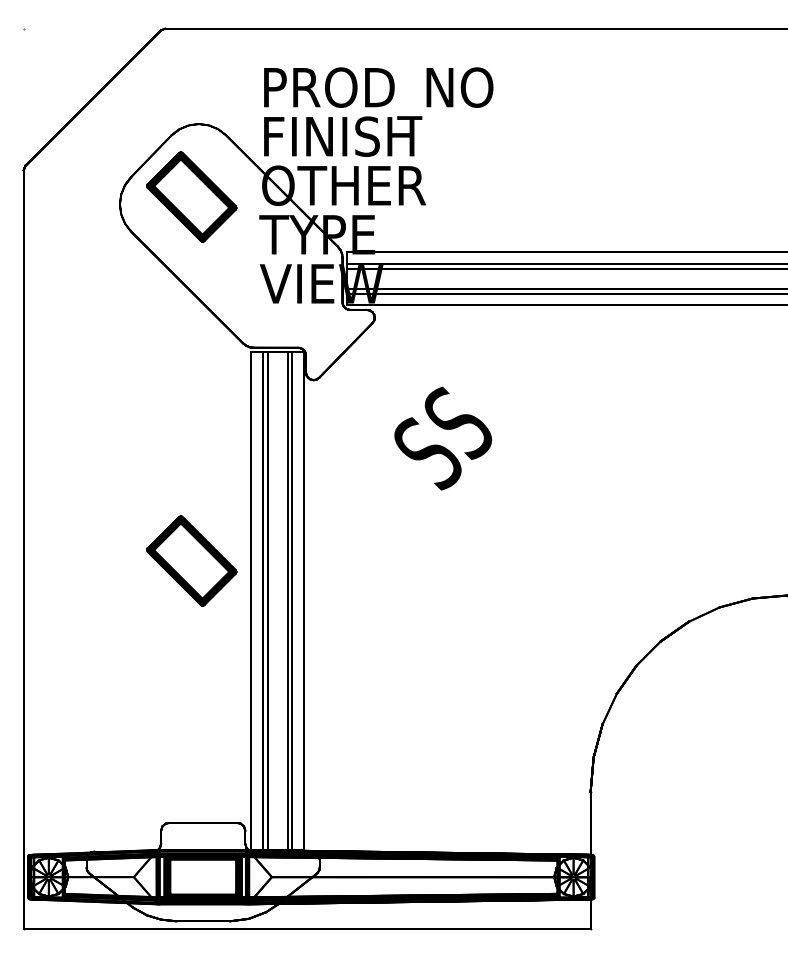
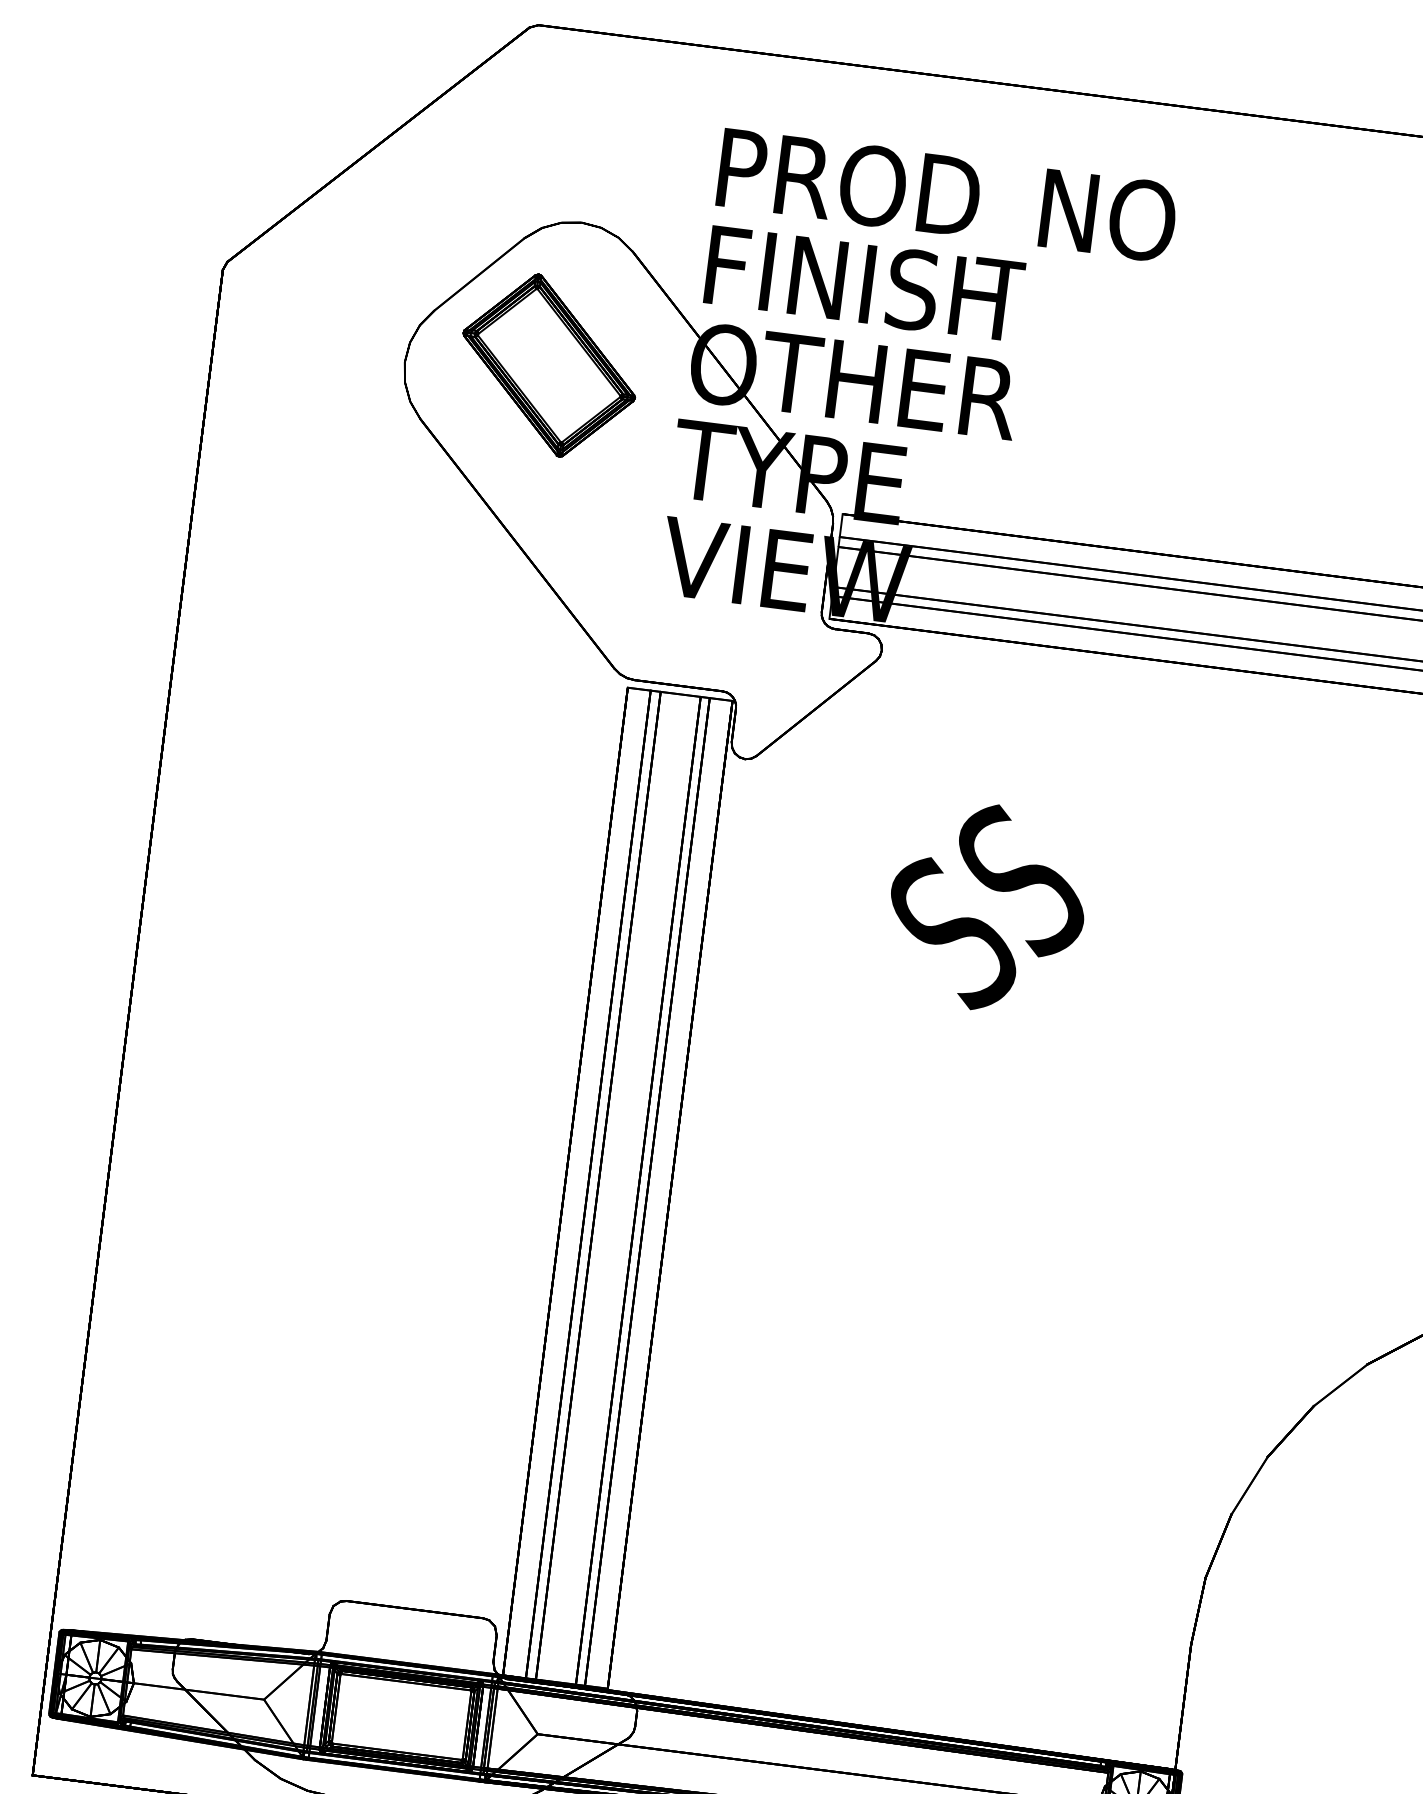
part: (191, 560) -> (457, 1086), removed

